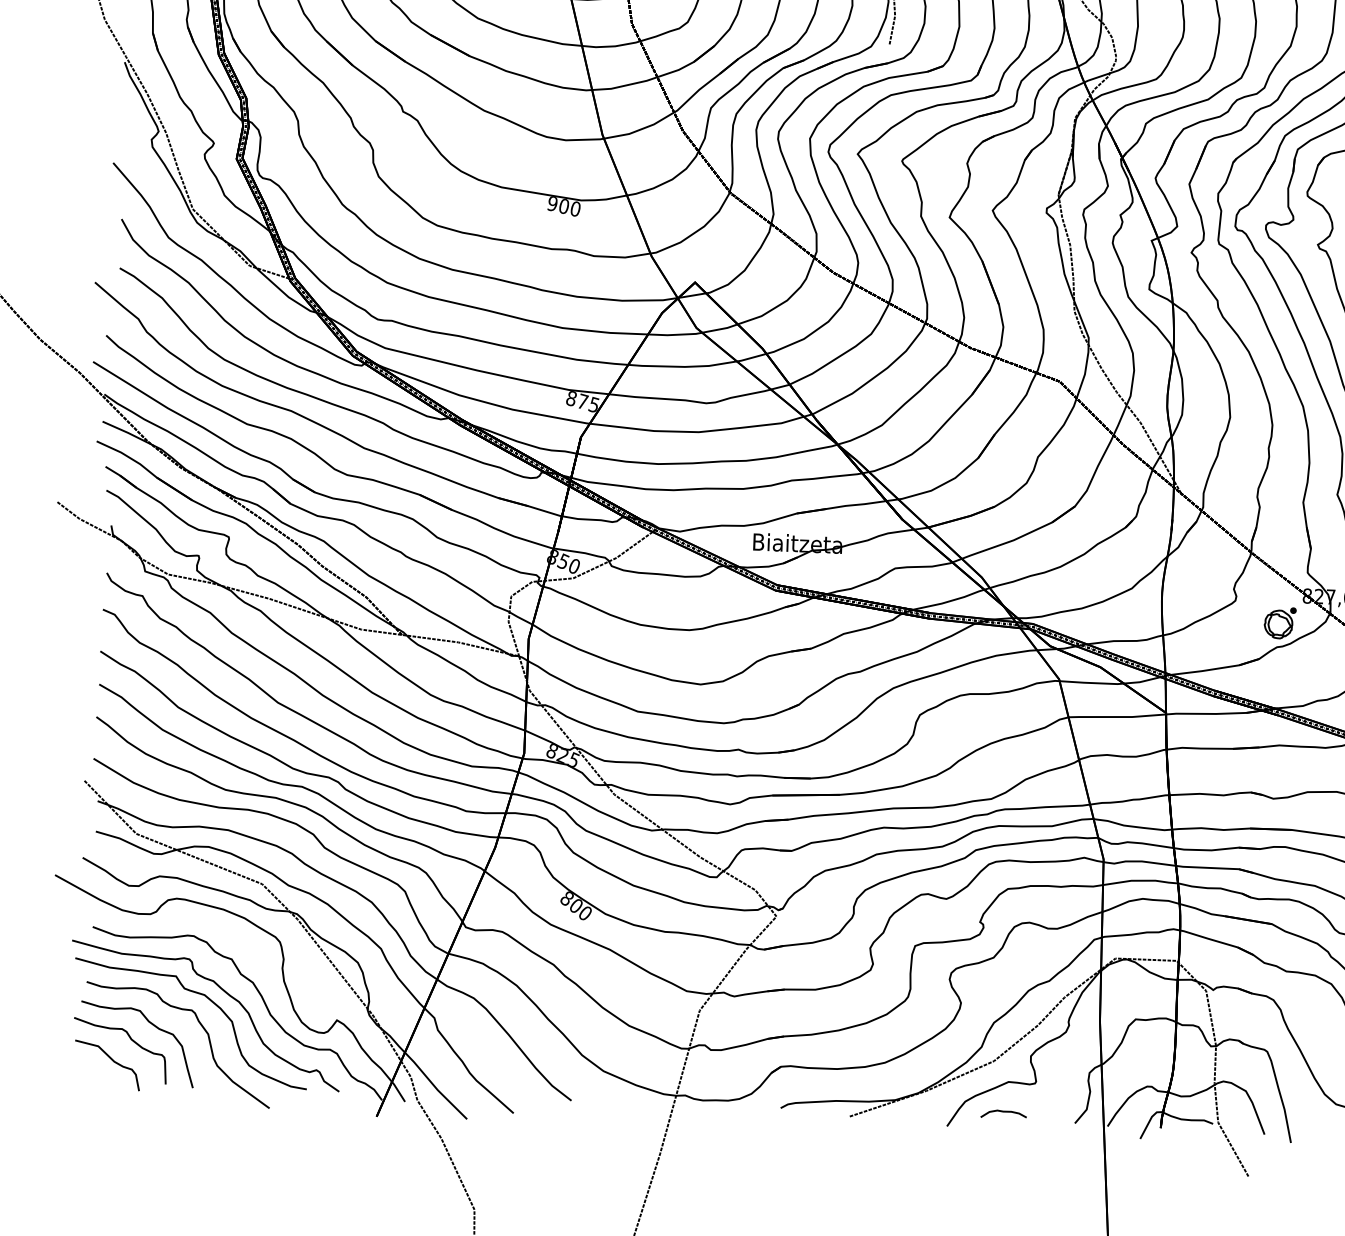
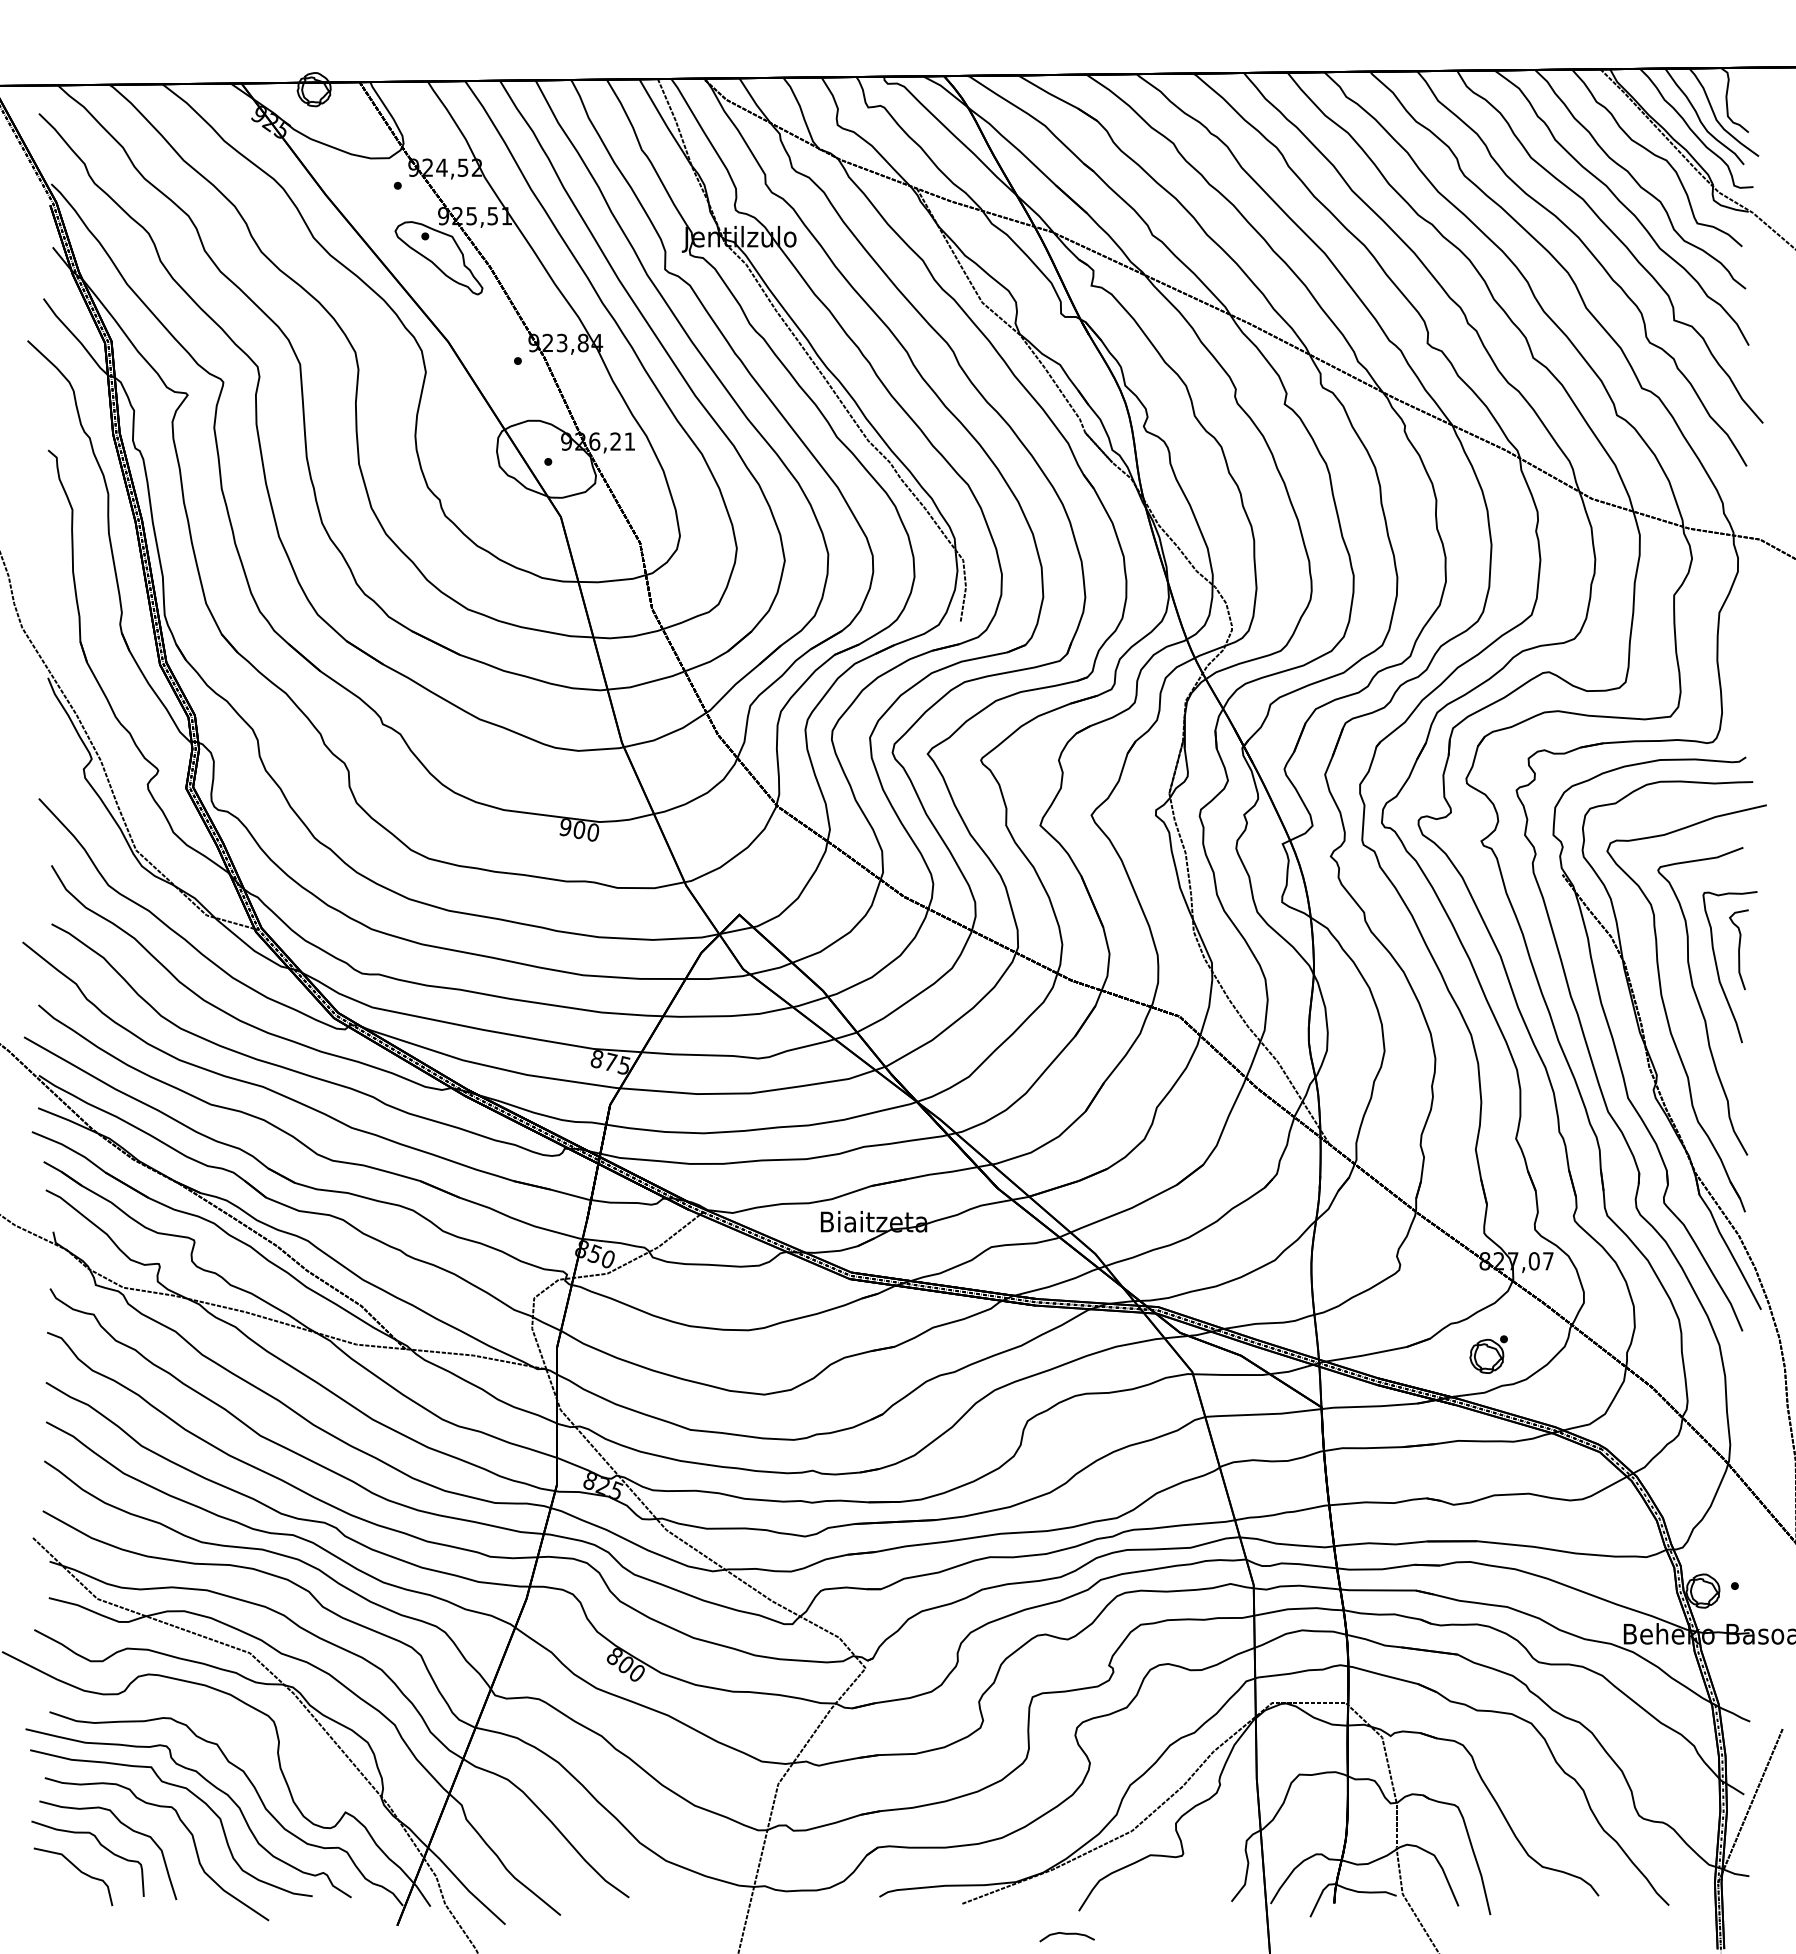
part: (1280, 622) -> (1488, 1354), moved
curve: (1003, 1112) -> (1066, 1934), moved

